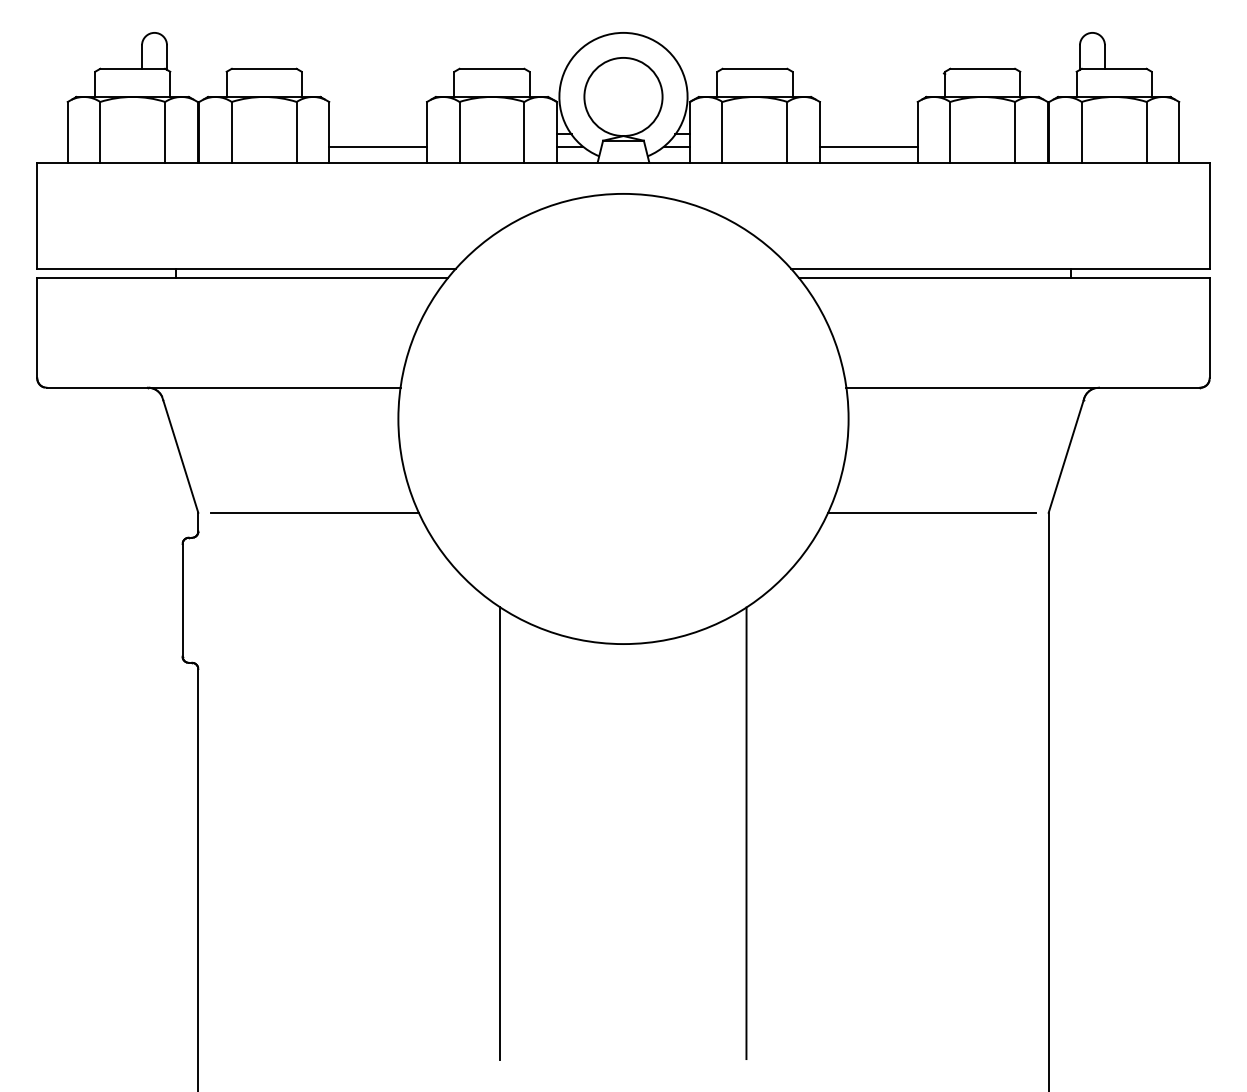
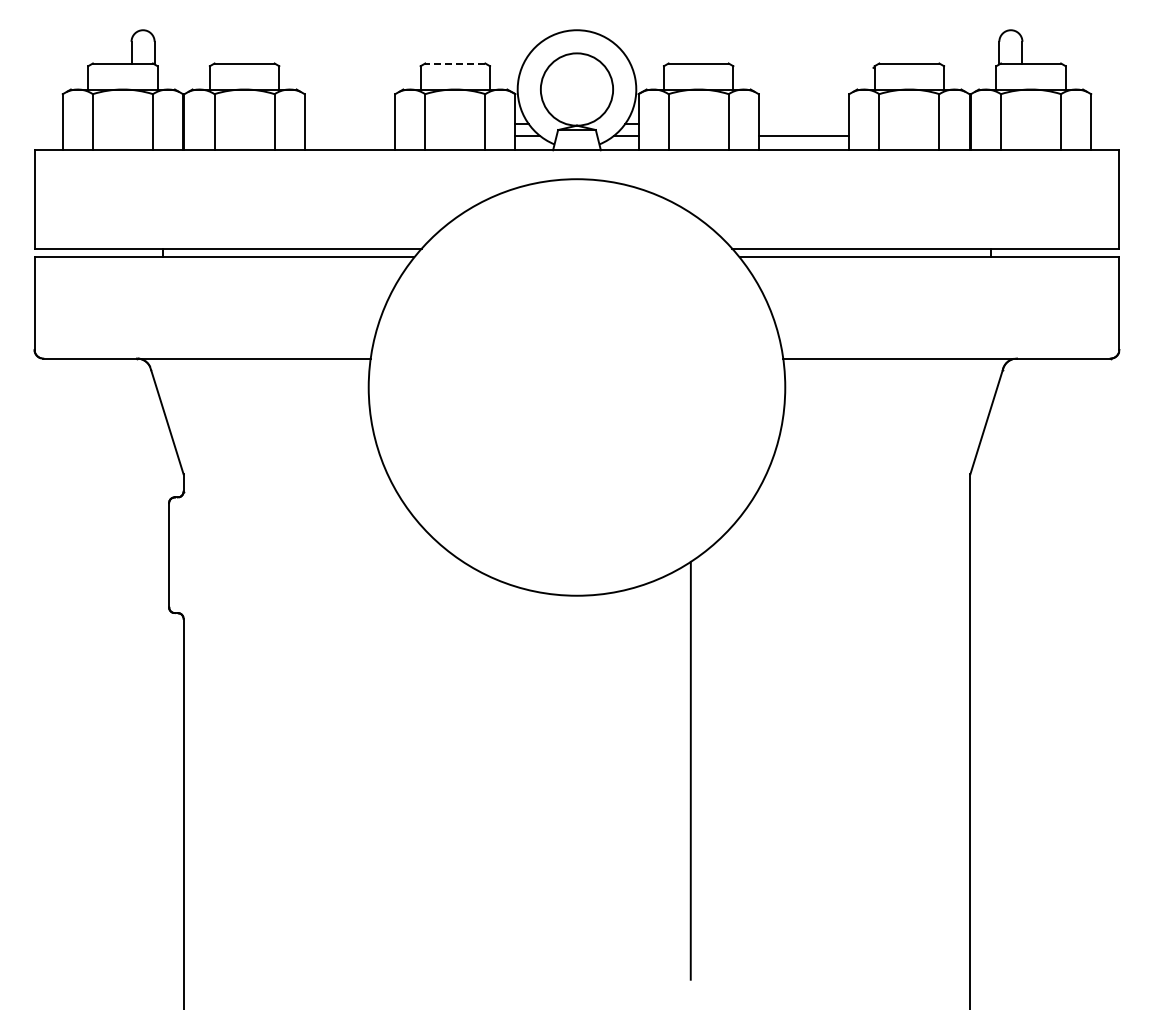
line: (491, 68) -> (454, 63), solid -> dashed
line: (377, 146) -> (349, 135), removed
line: (314, 513) -> (291, 474), removed
line: (932, 513) -> (862, 474), removed
line: (499, 832) -> (462, 770), removed

